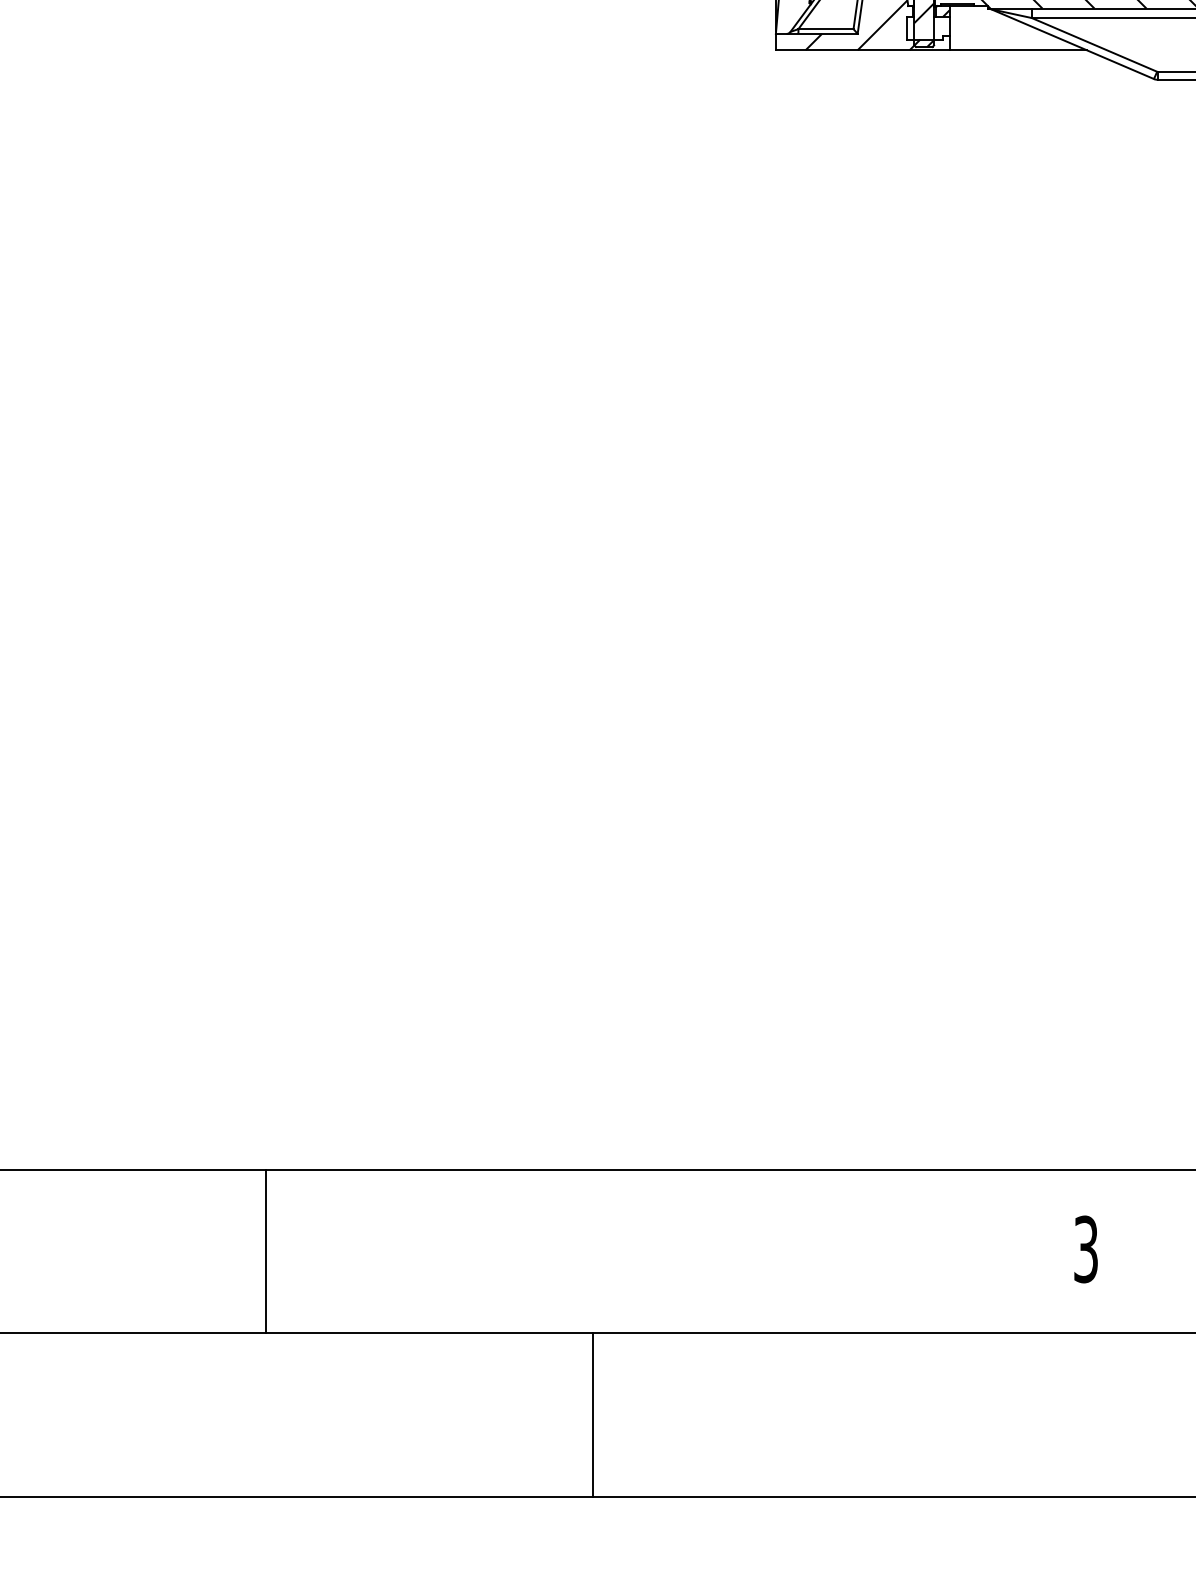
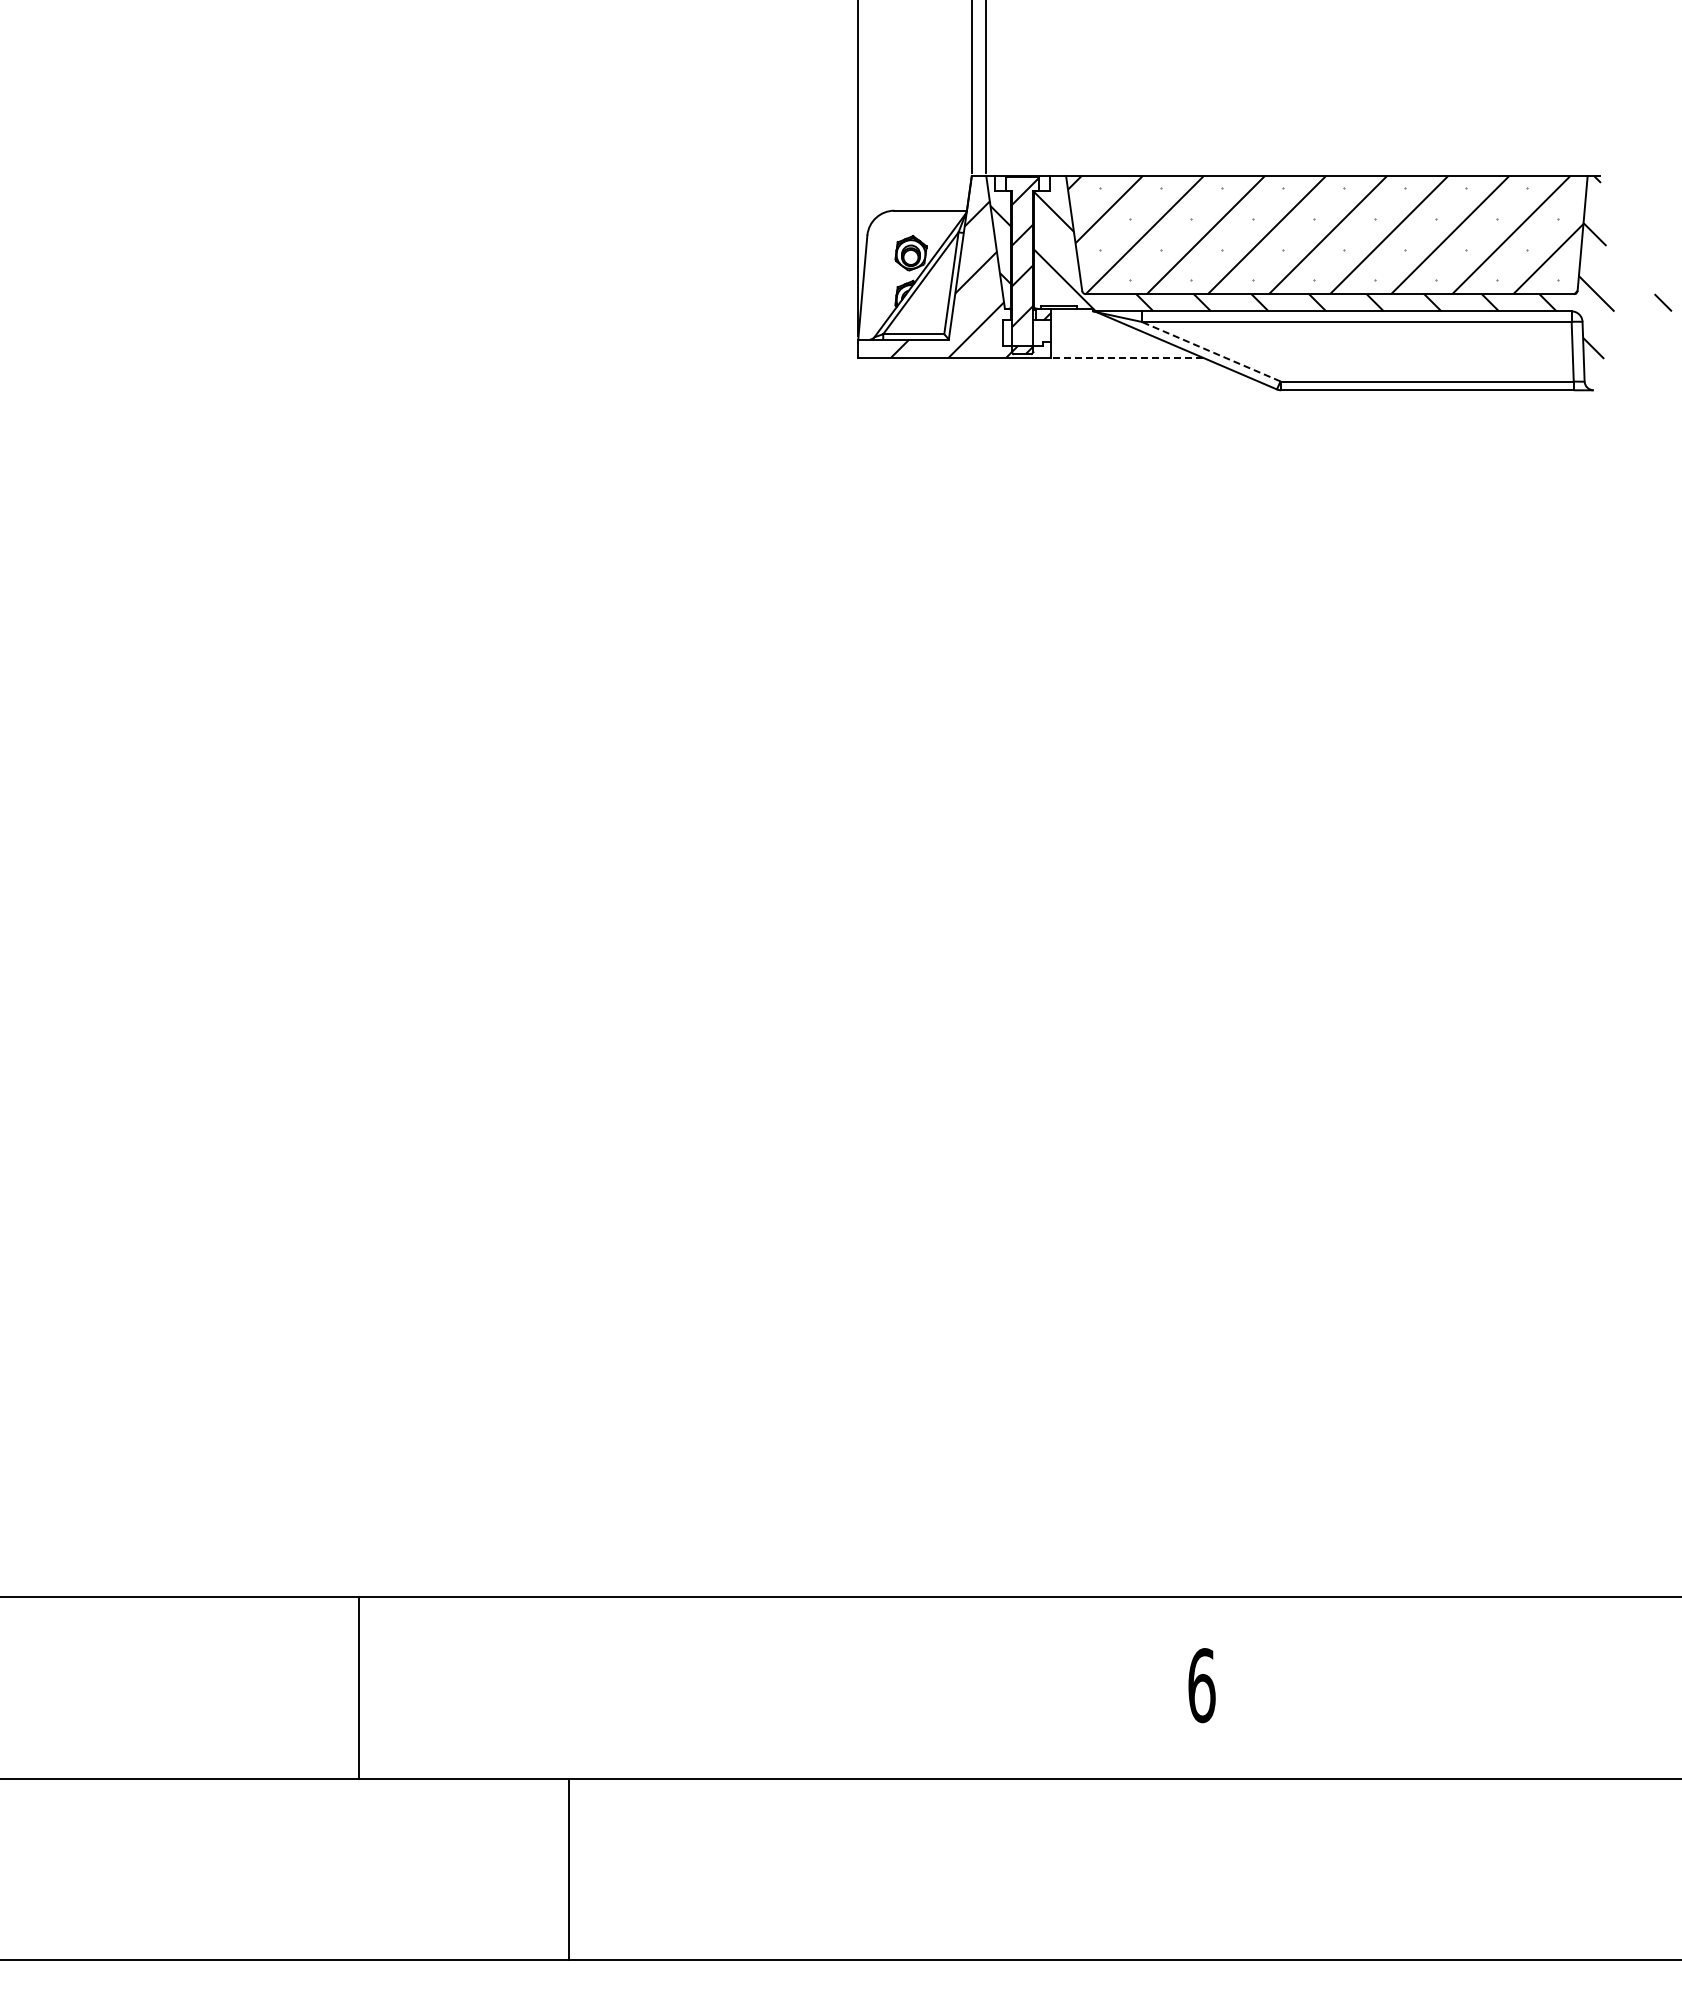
line: (1094, 44) -> (1211, 351), solid -> dashed
line: (1018, 50) -> (1126, 357), solid -> dashed
text: (1085, 1249) -> (1201, 1685), 3 -> 6
line: (265, 1251) -> (359, 1687), moved
line: (593, 1415) -> (569, 1869), moved

